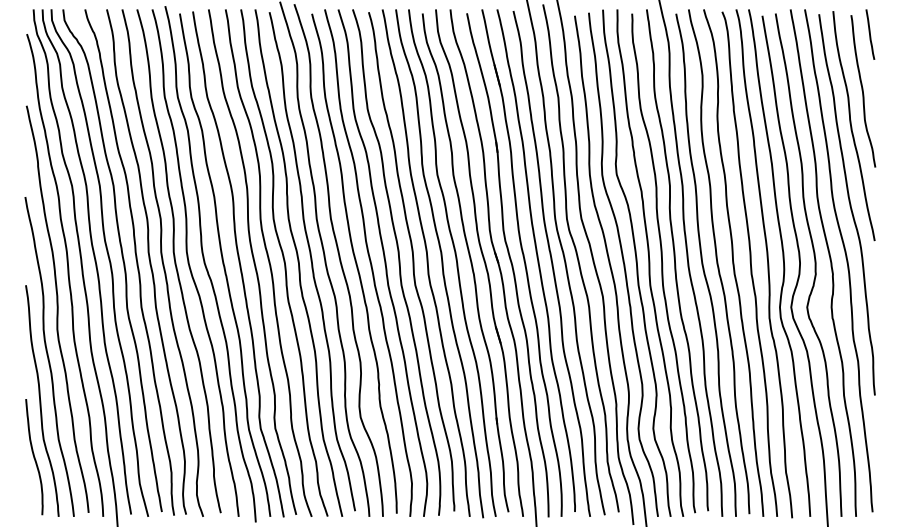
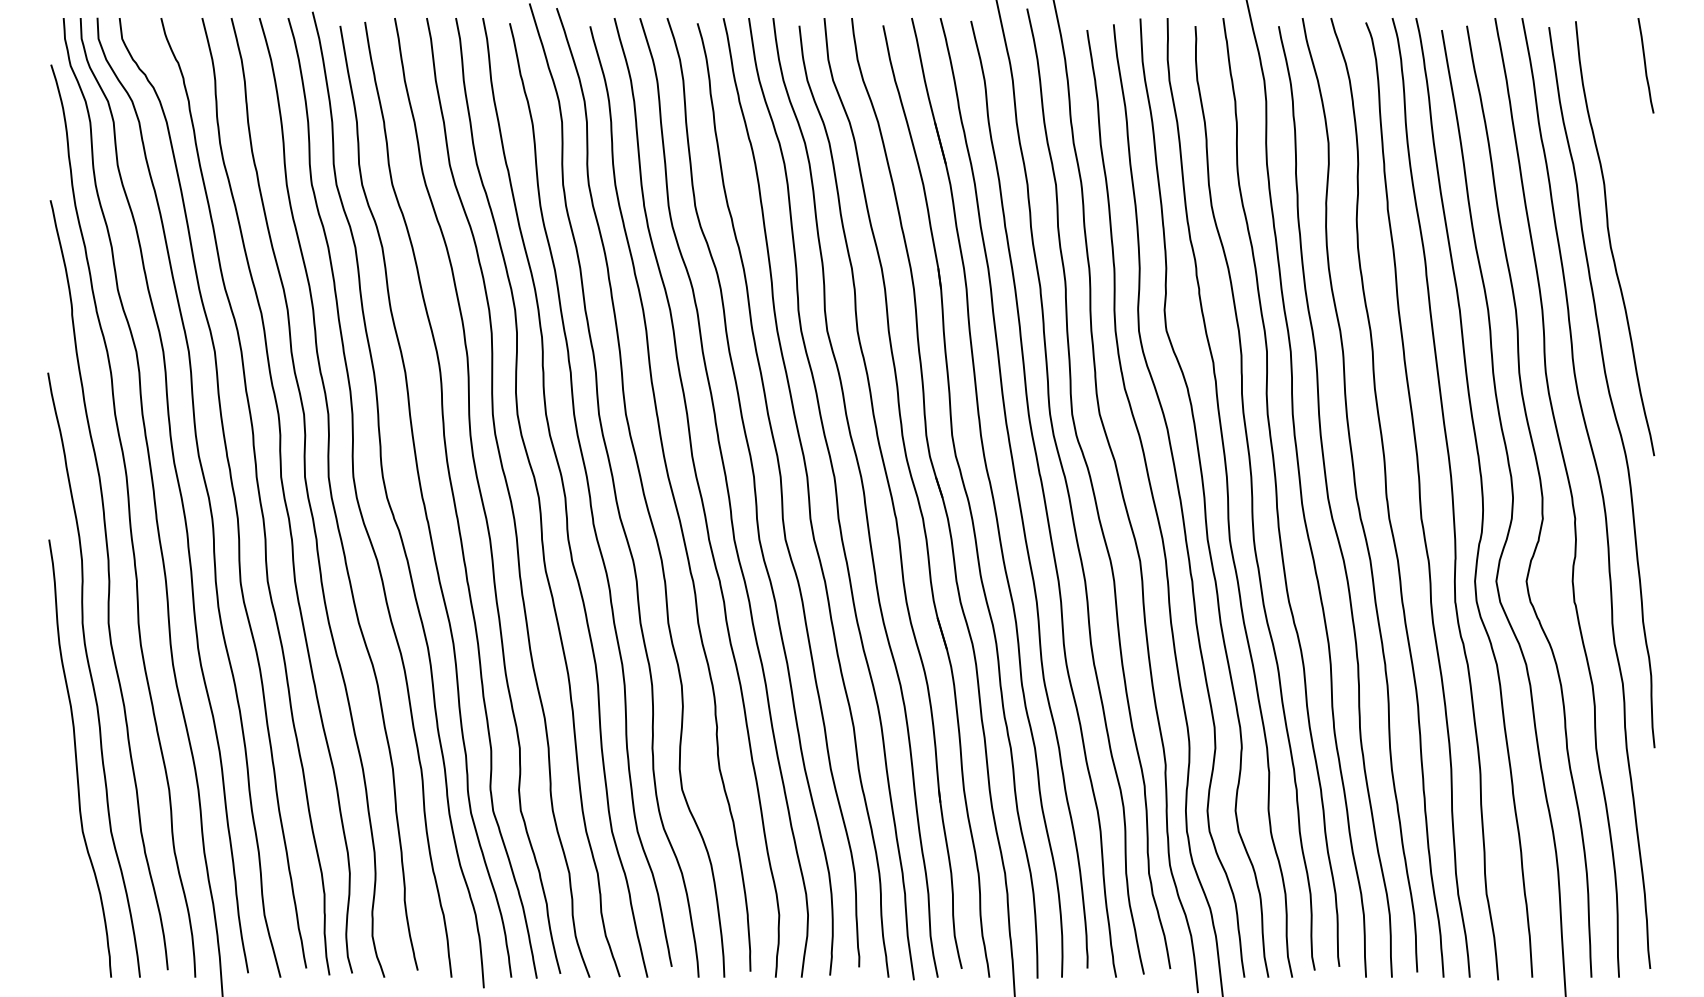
curve: (863, 91) -> (1632, 173), removed
curve: (34, 457) -> (65, 865), removed

